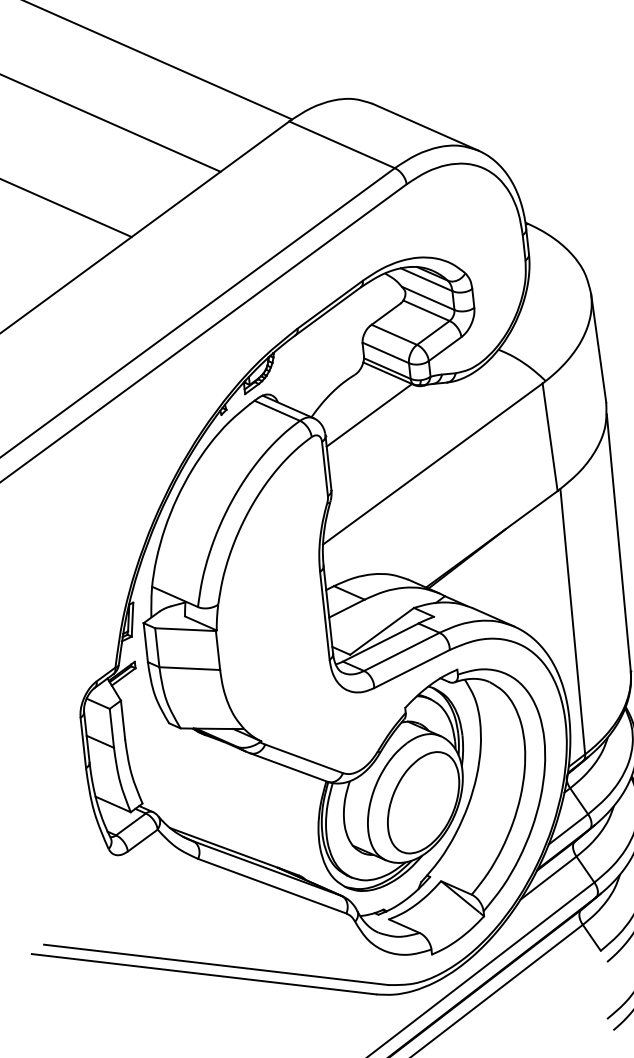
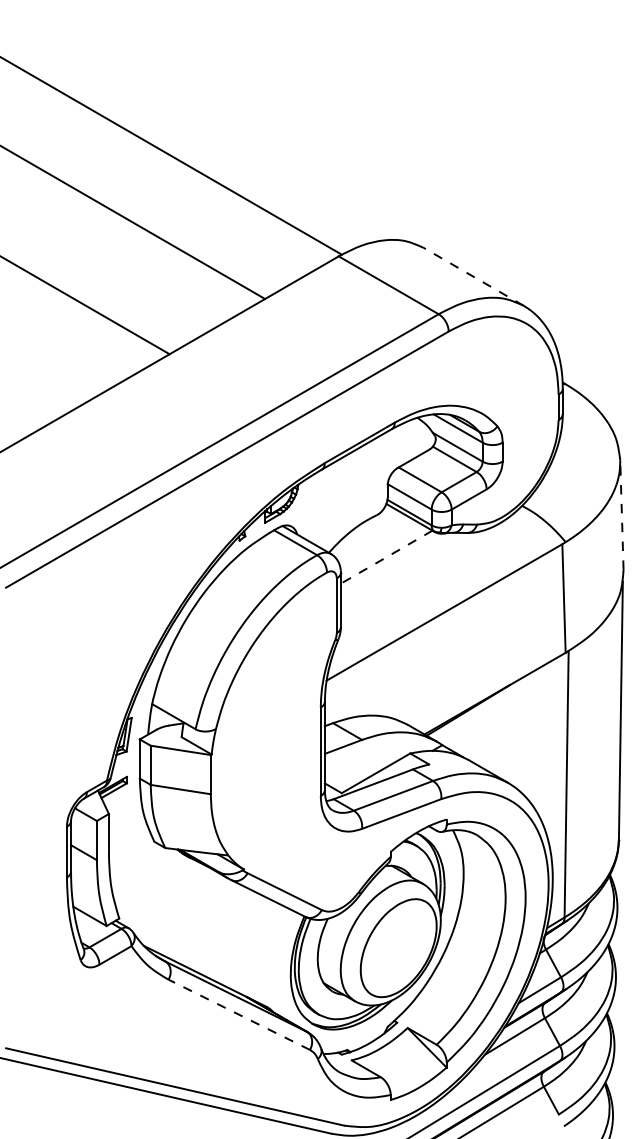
line: (425, 126) -> (473, 276), solid -> dashed
line: (598, 348) -> (621, 515), solid -> dashed
line: (369, 415) -> (386, 557), solid -> dashed
line: (272, 885) -> (239, 1014), solid -> dashed

